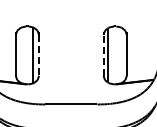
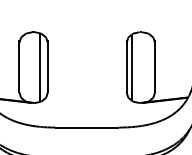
line: (103, 54) -> (126, 66), dashed -> solid
line: (39, 55) -> (48, 67), dashed -> solid

